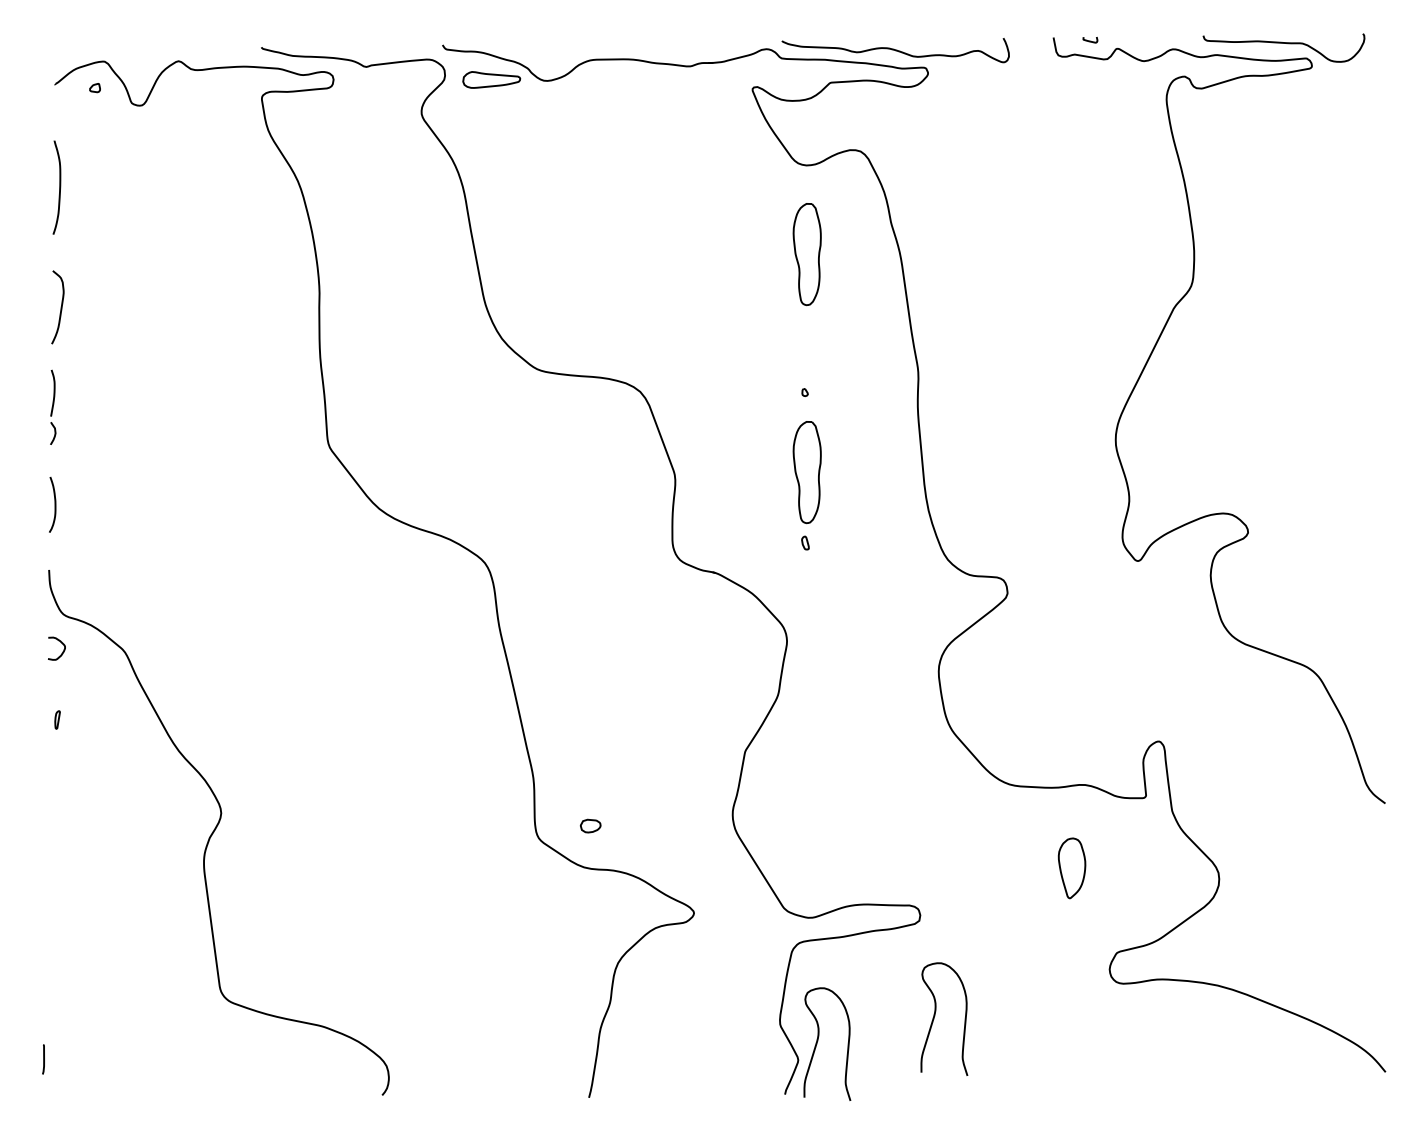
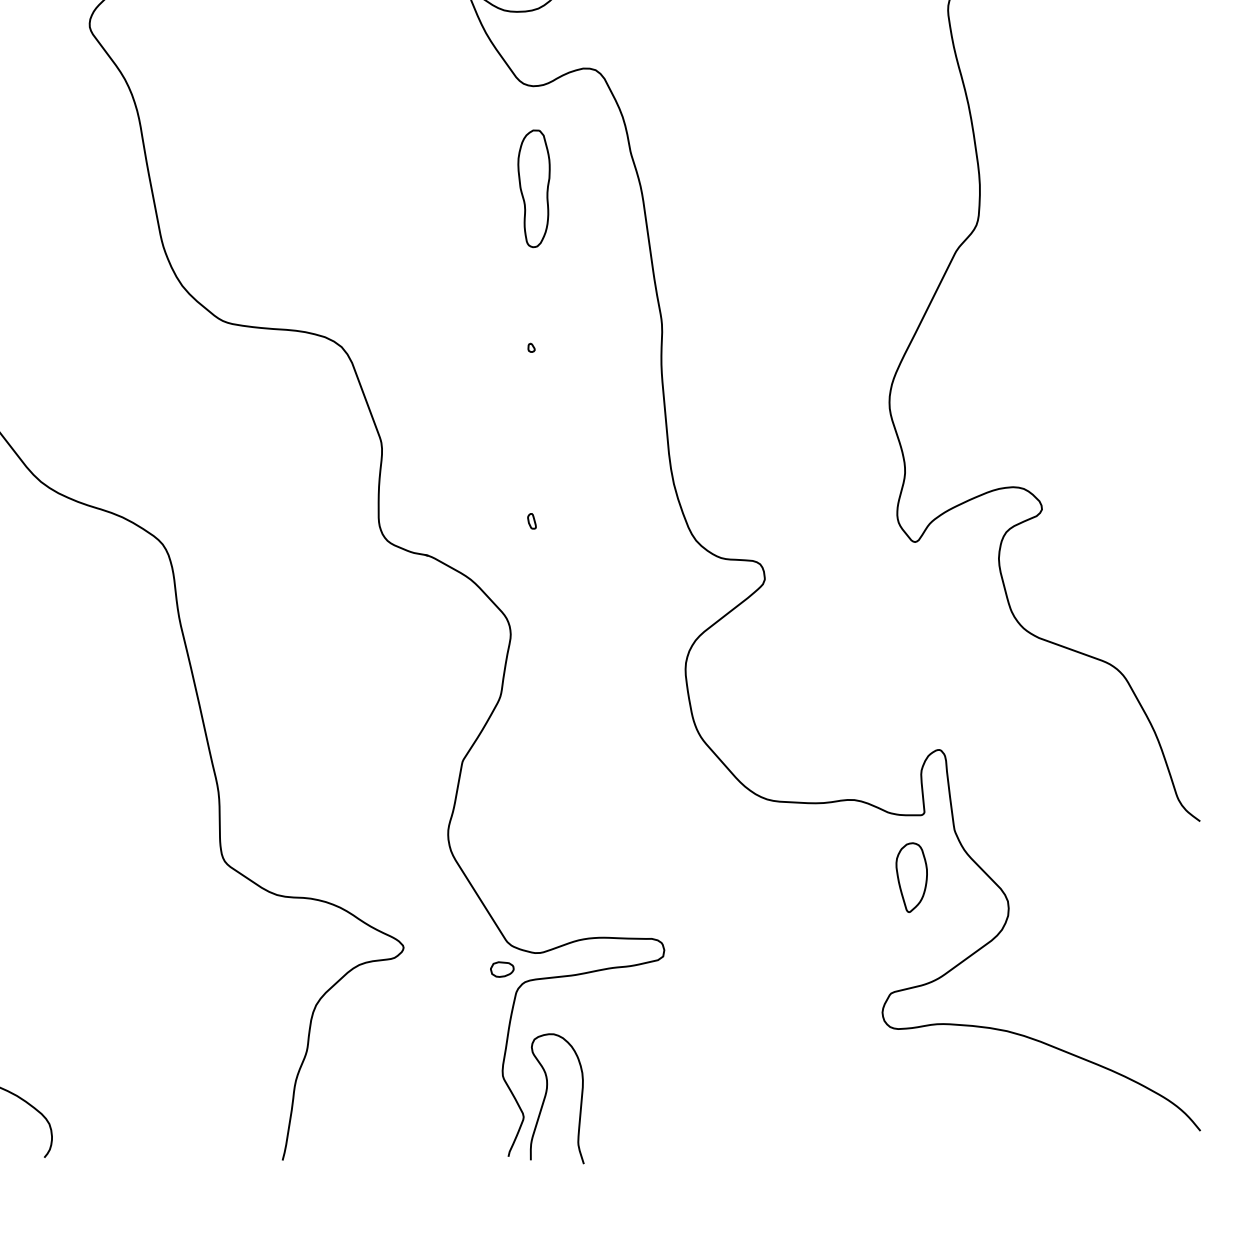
part: (806, 472) -> (533, 439), removed
part: (590, 825) -> (502, 968), moved
part: (1071, 868) -> (911, 877), moved
curve: (935, 1016) -> (681, 1066), removed

